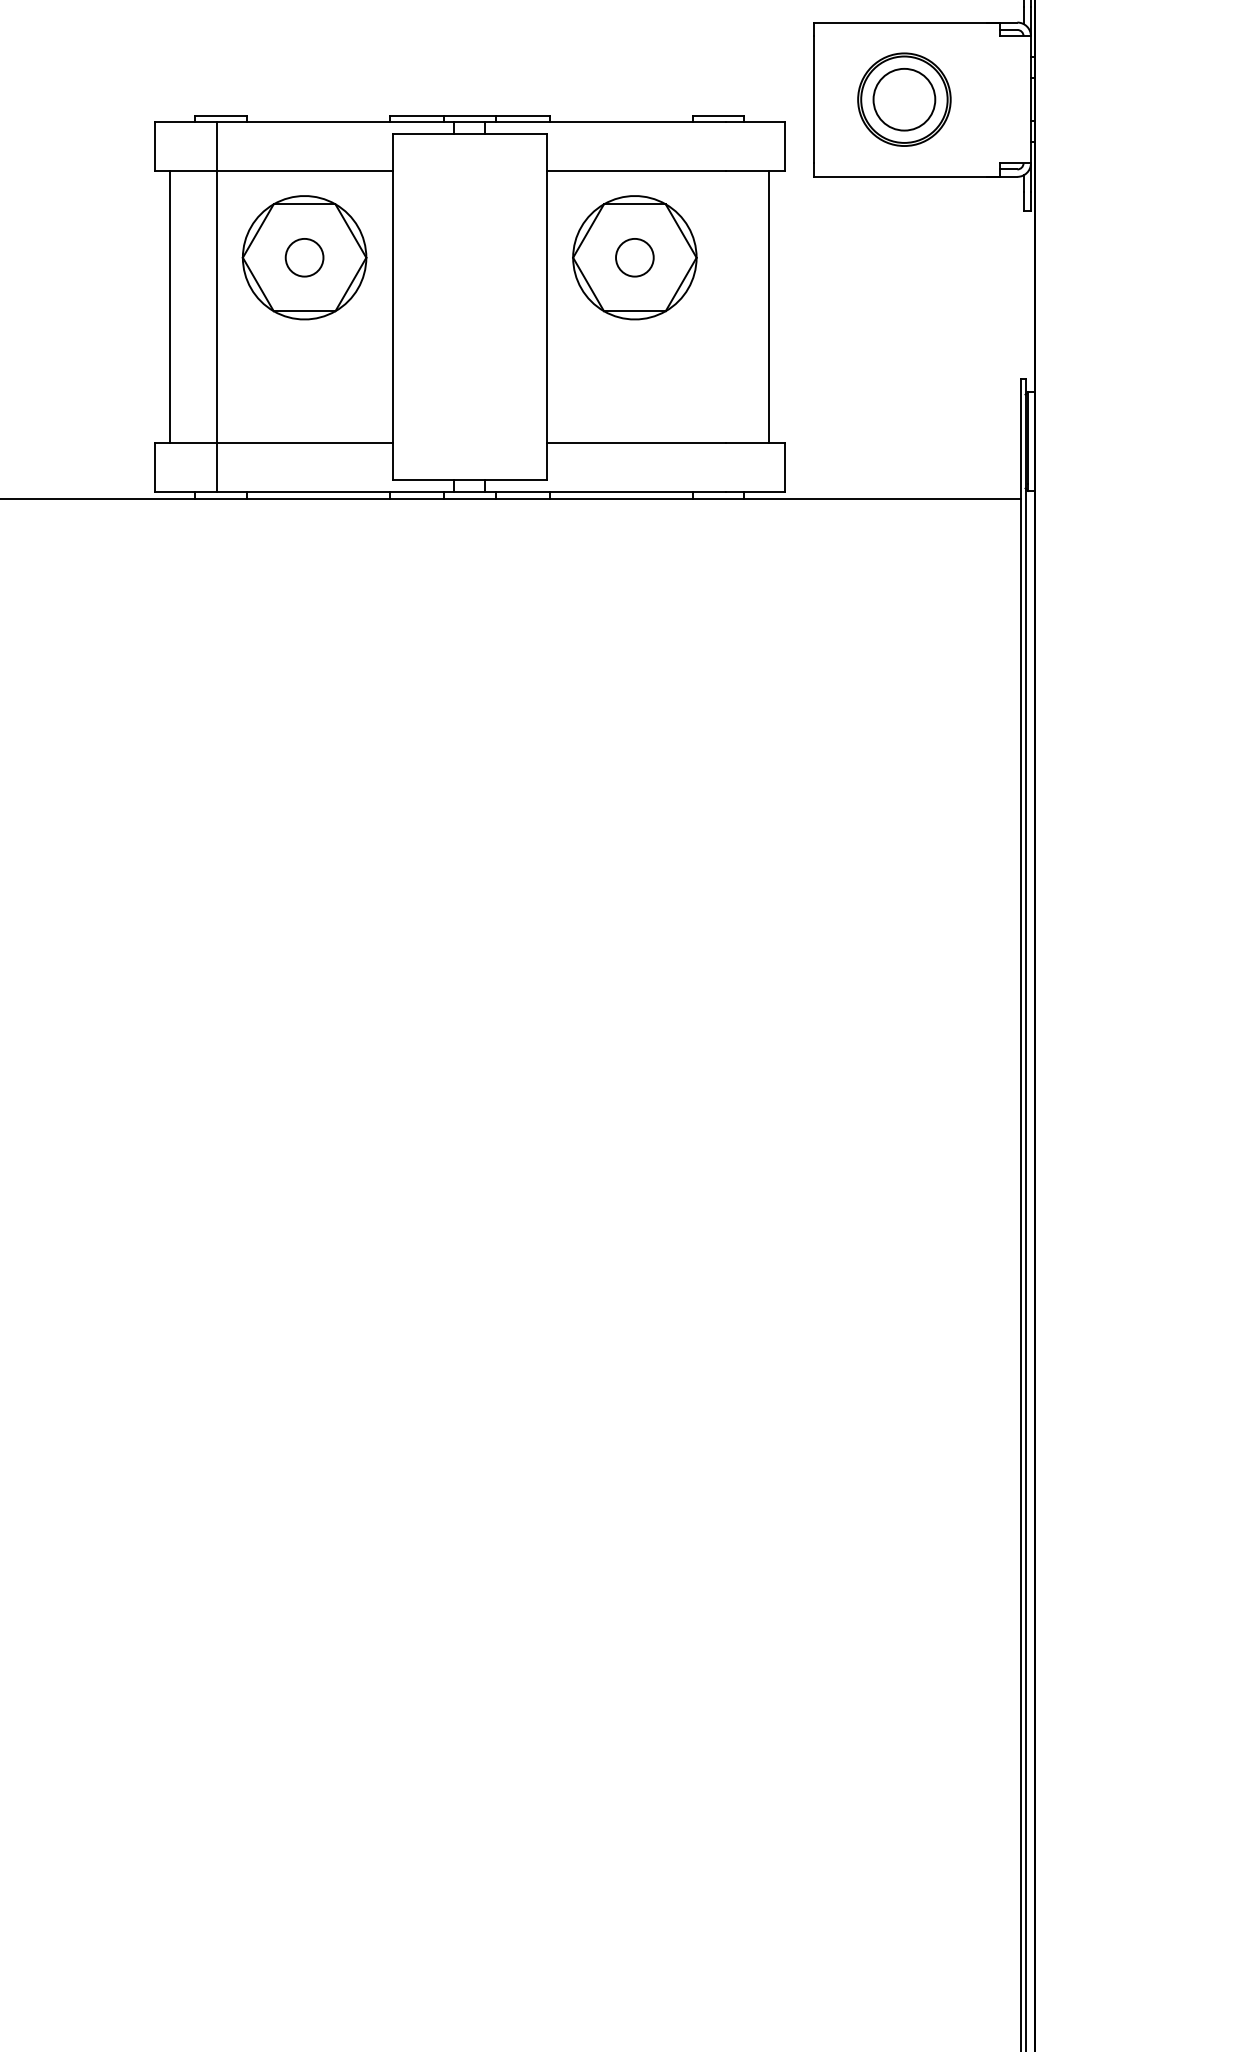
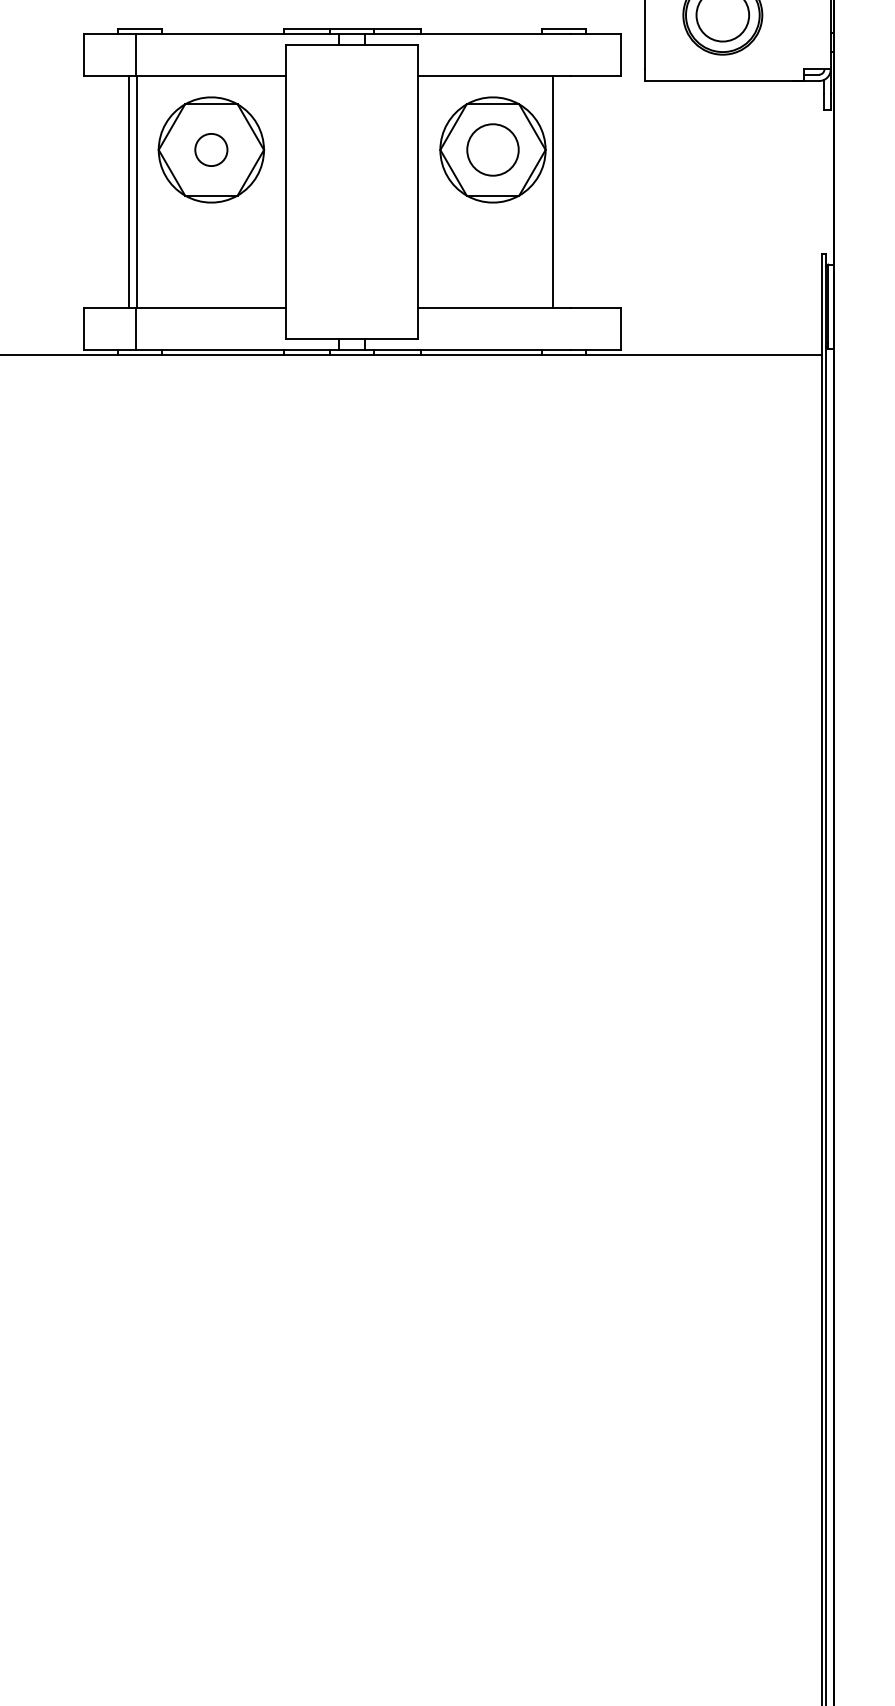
circle: (634, 257) -> (492, 149), size x1.6
line: (170, 306) -> (129, 191), moved
line: (769, 306) -> (553, 191), moved

